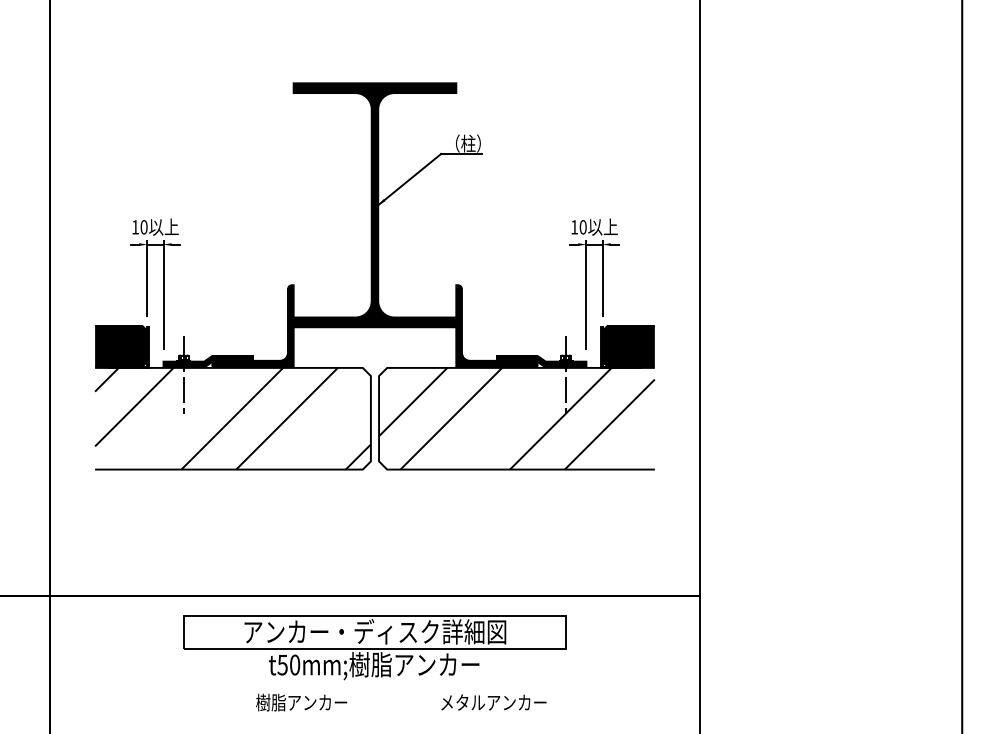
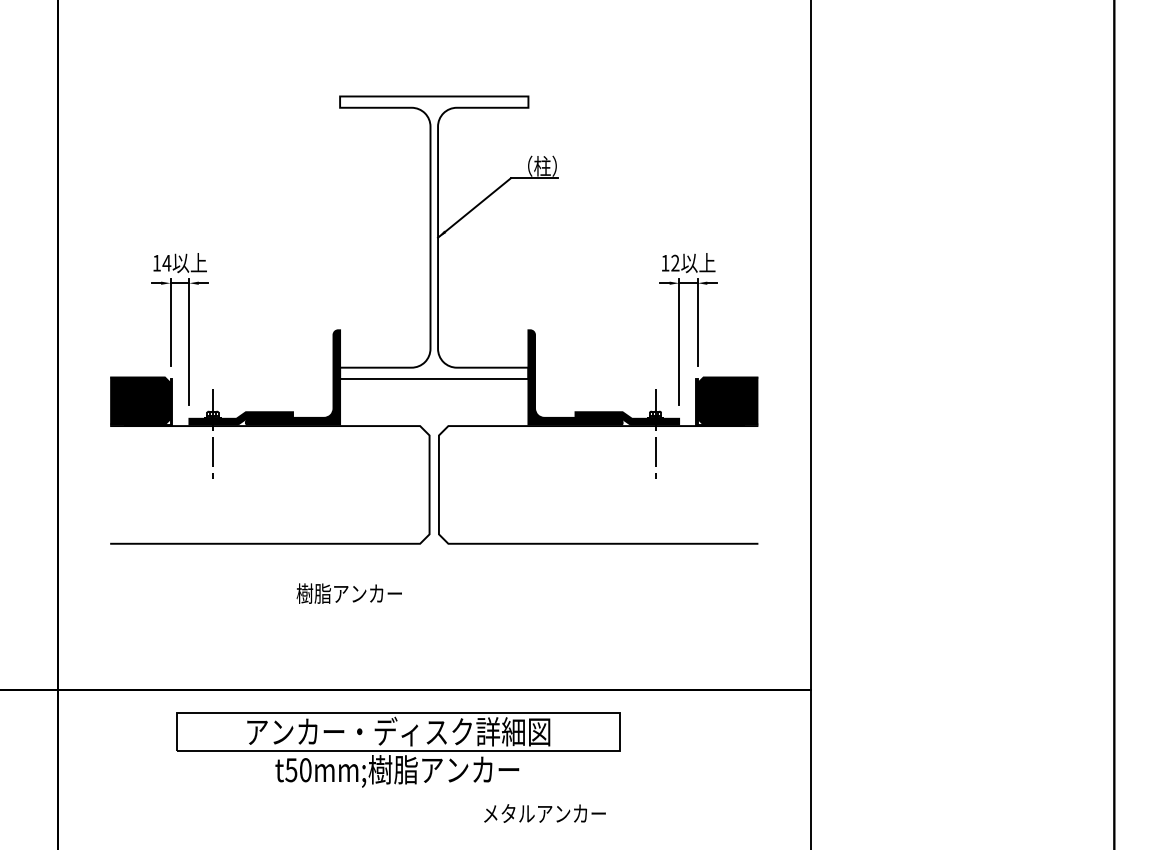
fill: (375, 205) -> (434, 237), removed
text: (143, 226) -> (166, 262), 10 -> 14
text: (583, 226) -> (675, 262), 10 -> 12
hatch: (232, 418) -> (269, 484), removed
hatch: (516, 418) -> (598, 484), removed
part: (375, 647) -> (398, 749), moved
text: (300, 702) -> (348, 593), moved
text: (493, 702) -> (544, 813), moved

